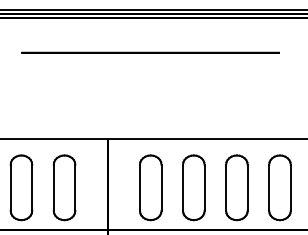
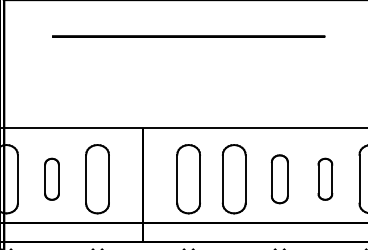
part: (20, 188) -> (51, 179), size x0.6
part: (236, 188) -> (279, 179), size x0.7
part: (280, 188) -> (325, 179), size x0.6

